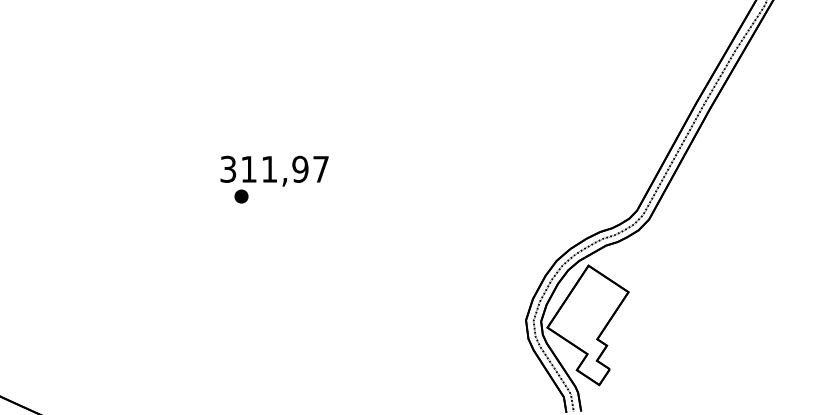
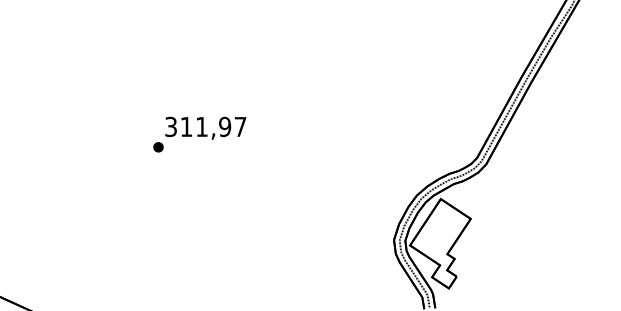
part: (241, 196) -> (158, 147), moved

